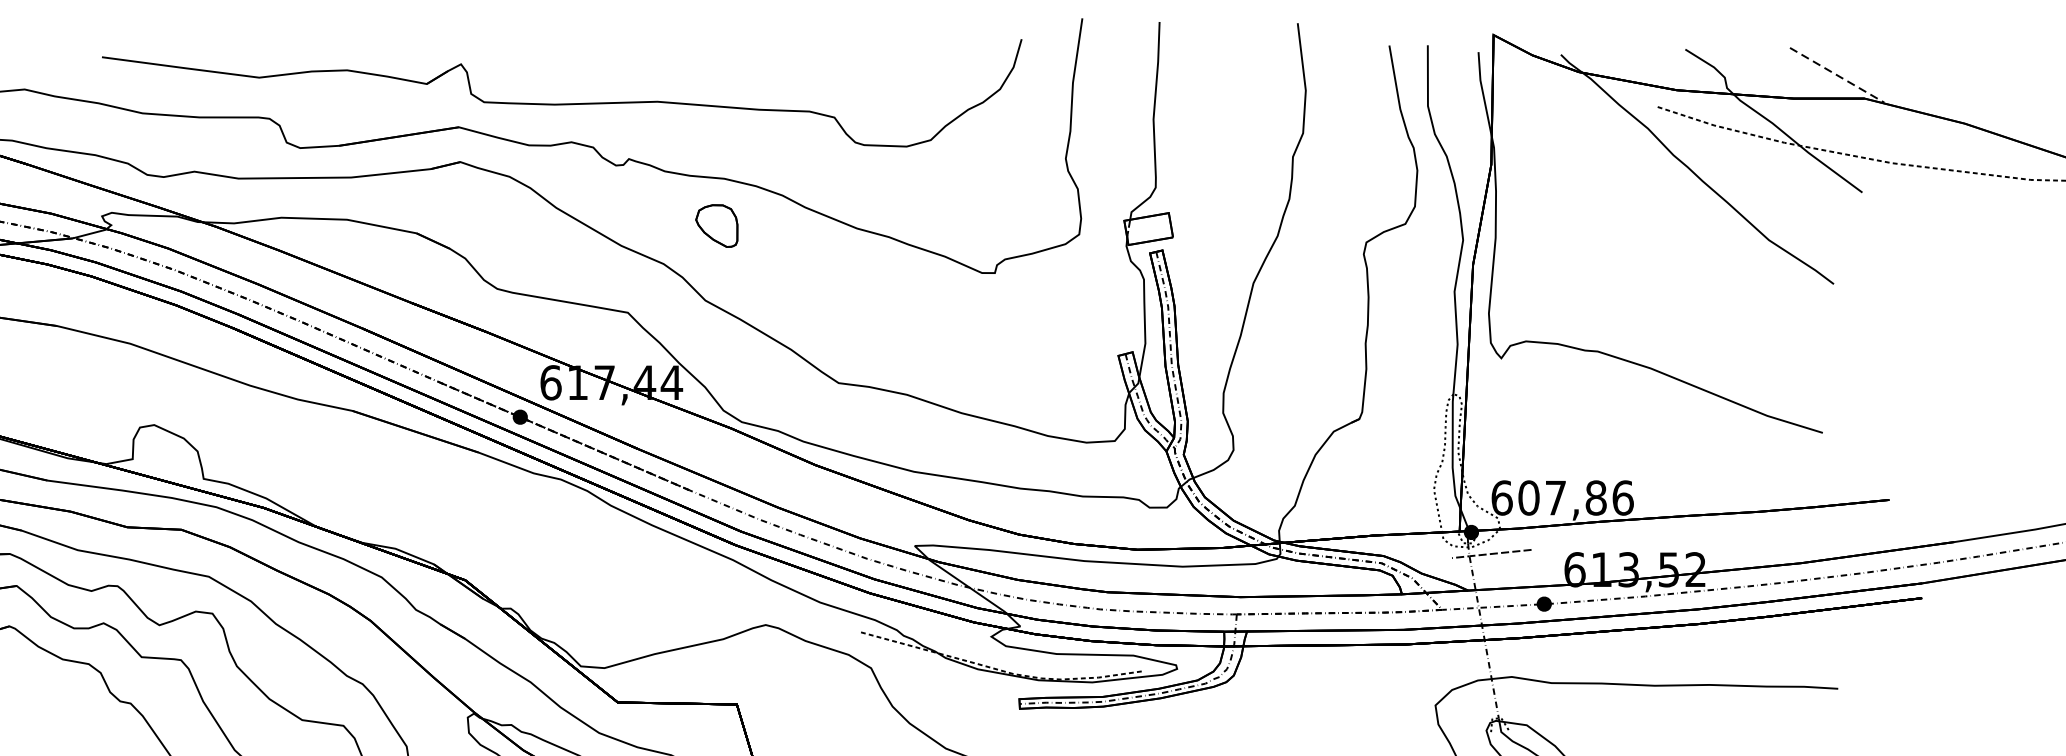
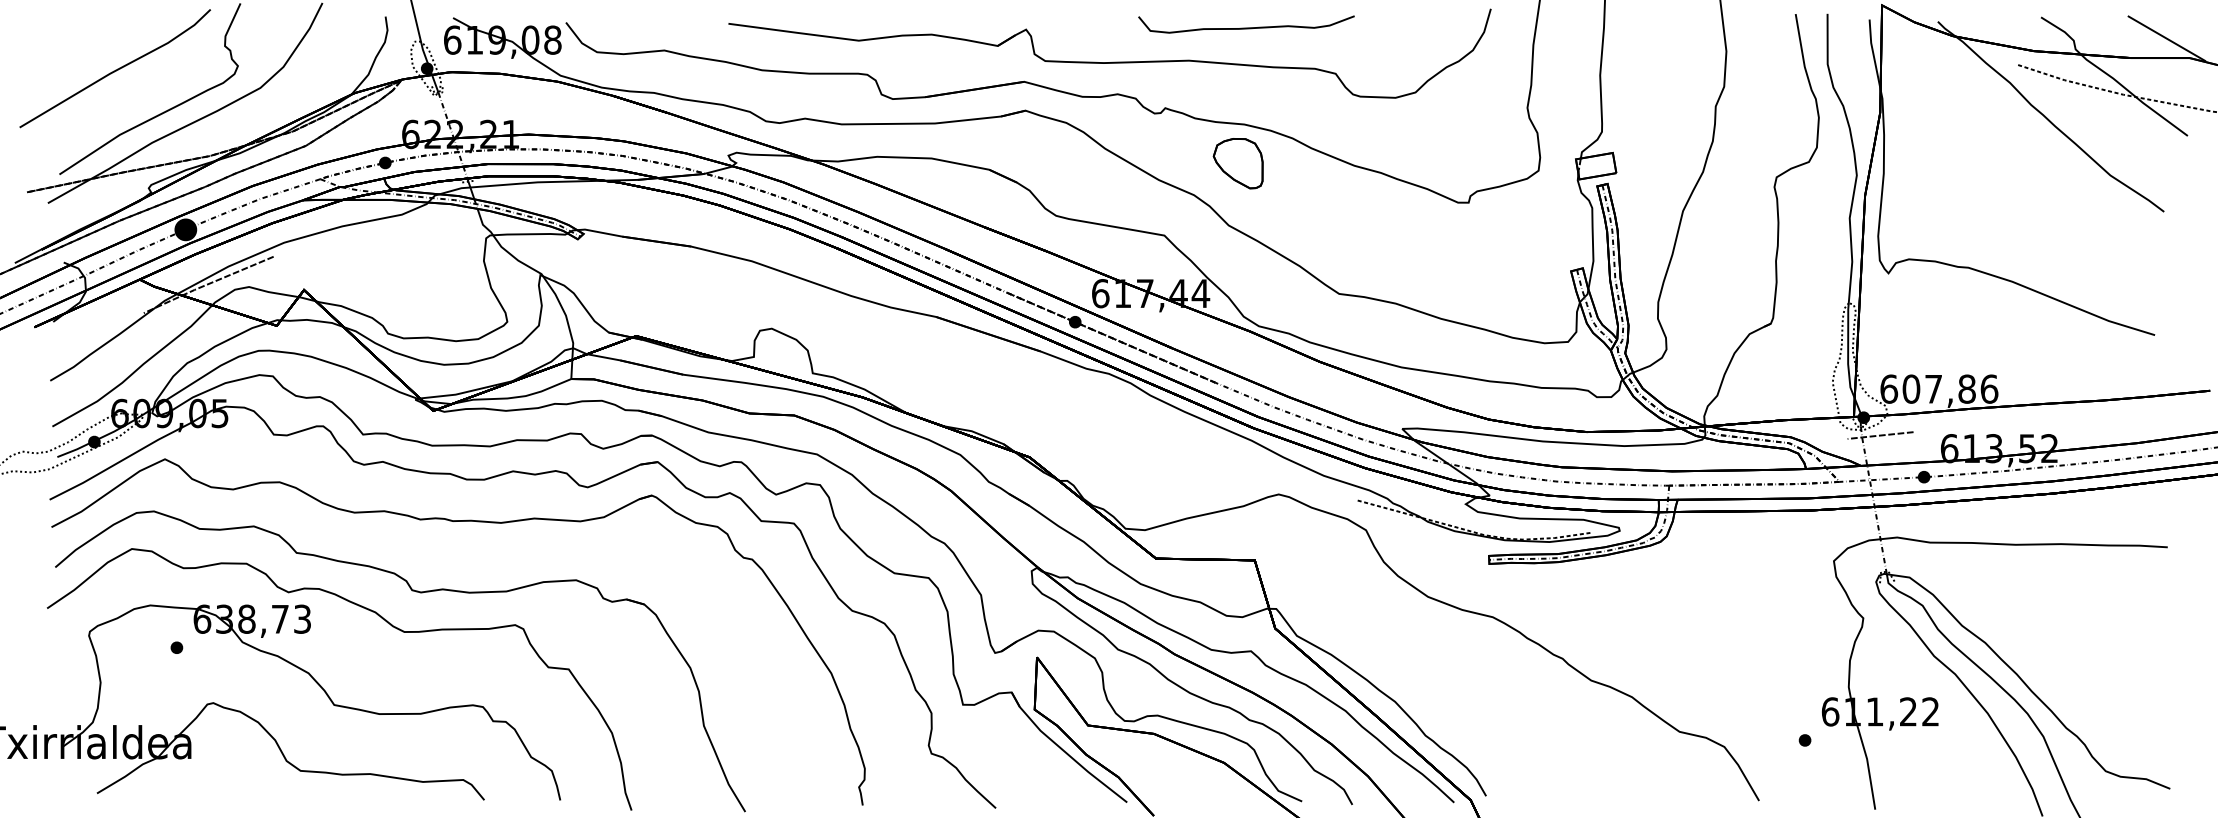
curve: (726, 61) -> (1246, 27), added
line: (1837, 75) -> (2167, 38), dashed -> solid
part: (716, 225) -> (1237, 163), size x1.43

